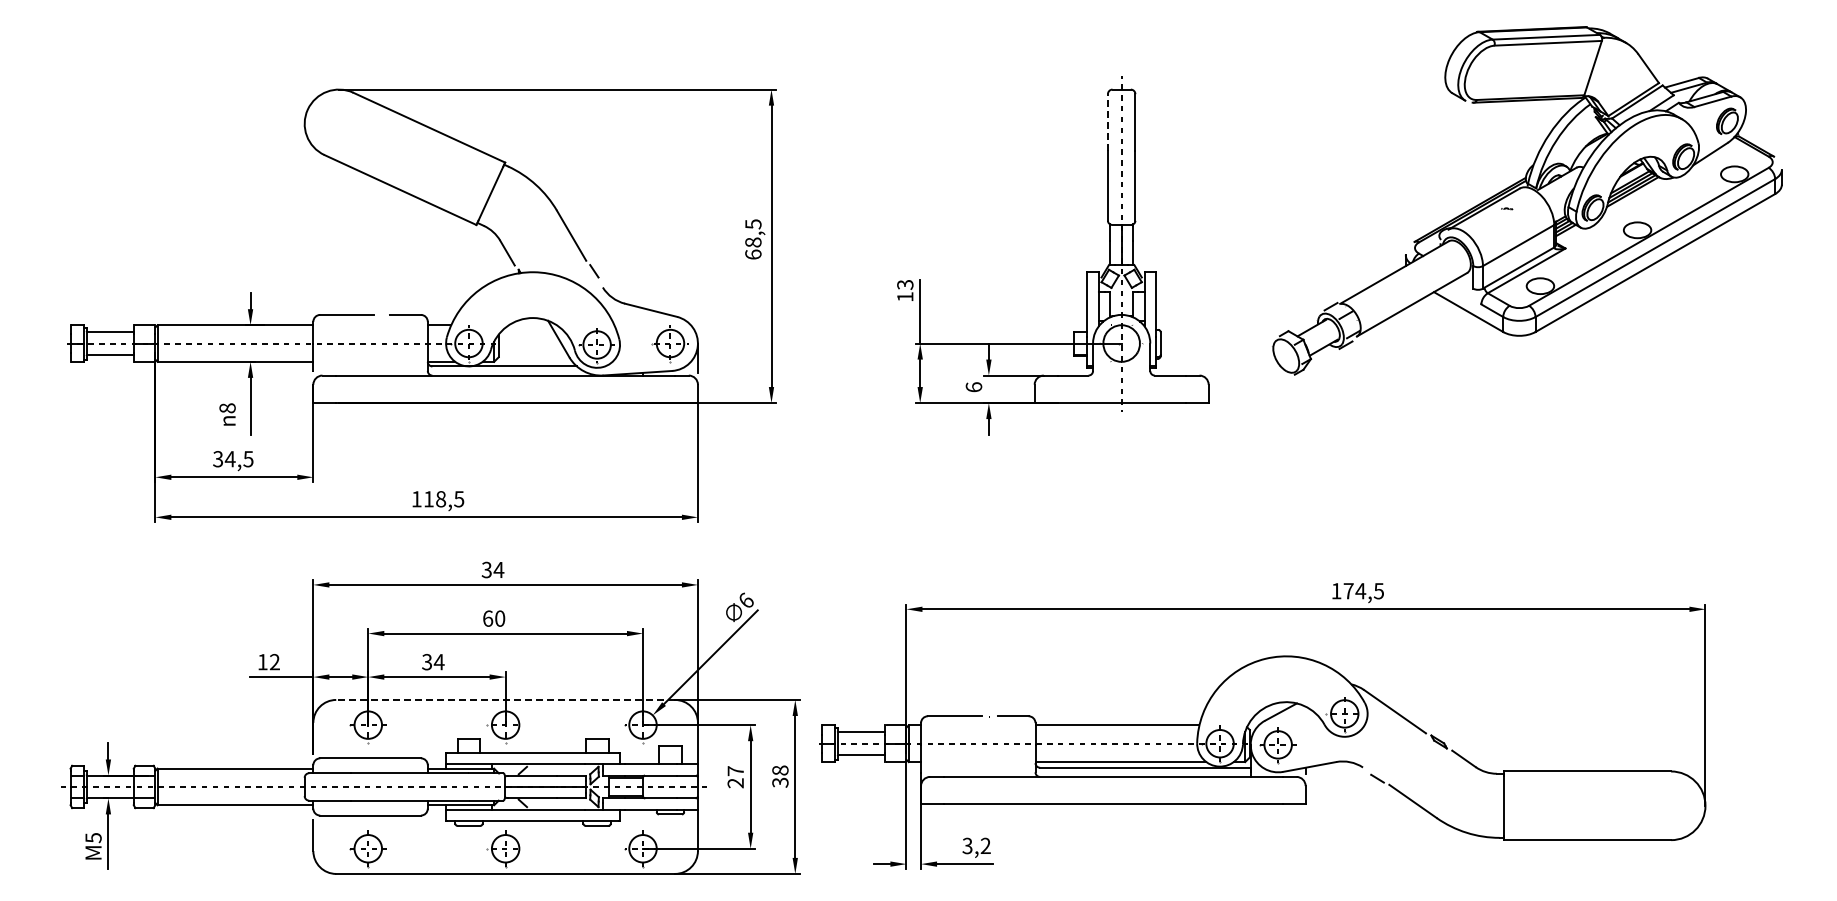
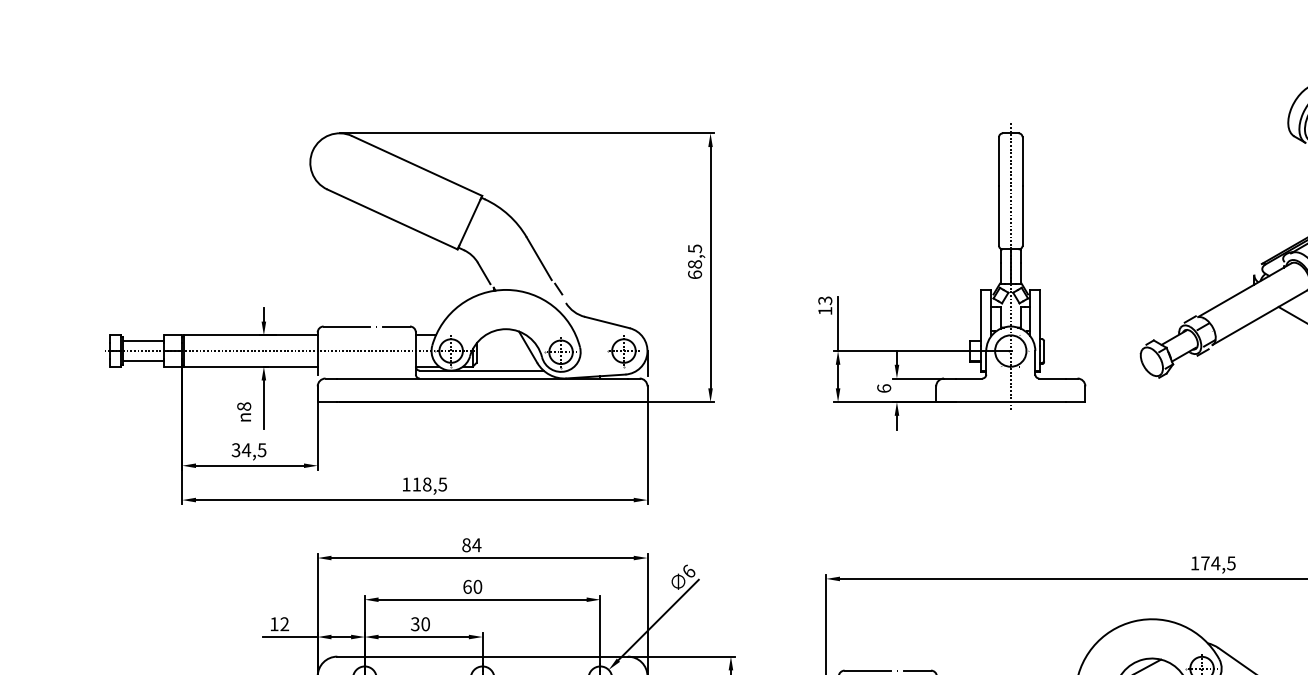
line: (1107, 122) -> (998, 161), dashed -> solid
text: (486, 569) -> (466, 544), 34 -> 84
text: (438, 662) -> (425, 624), 34 -> 30
line: (505, 699) -> (482, 656), dashed -> solid

